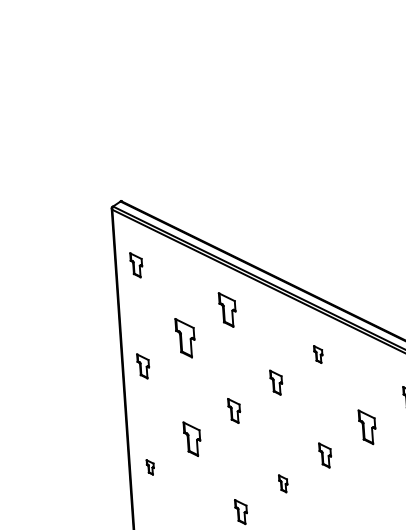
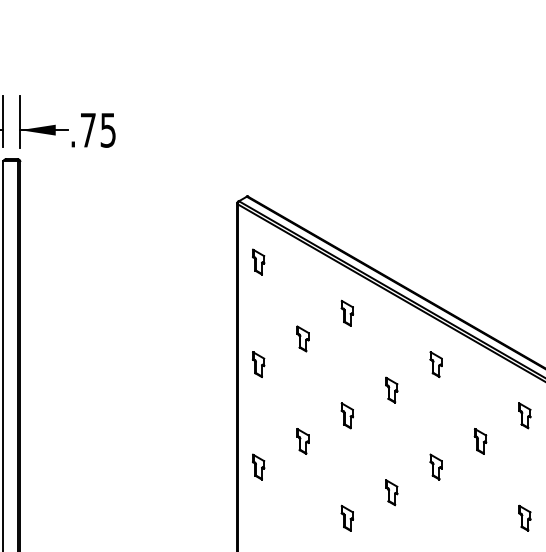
part: (226, 309) -> (346, 312), size x0.71
part: (184, 337) -> (302, 338), size x0.62
part: (317, 354) -> (435, 364), size x1.43
part: (367, 427) -> (480, 441), size x0.71
part: (191, 439) -> (302, 441), size x0.71
part: (150, 466) -> (258, 466), size x1.67
part: (283, 483) -> (391, 492), size x1.43

